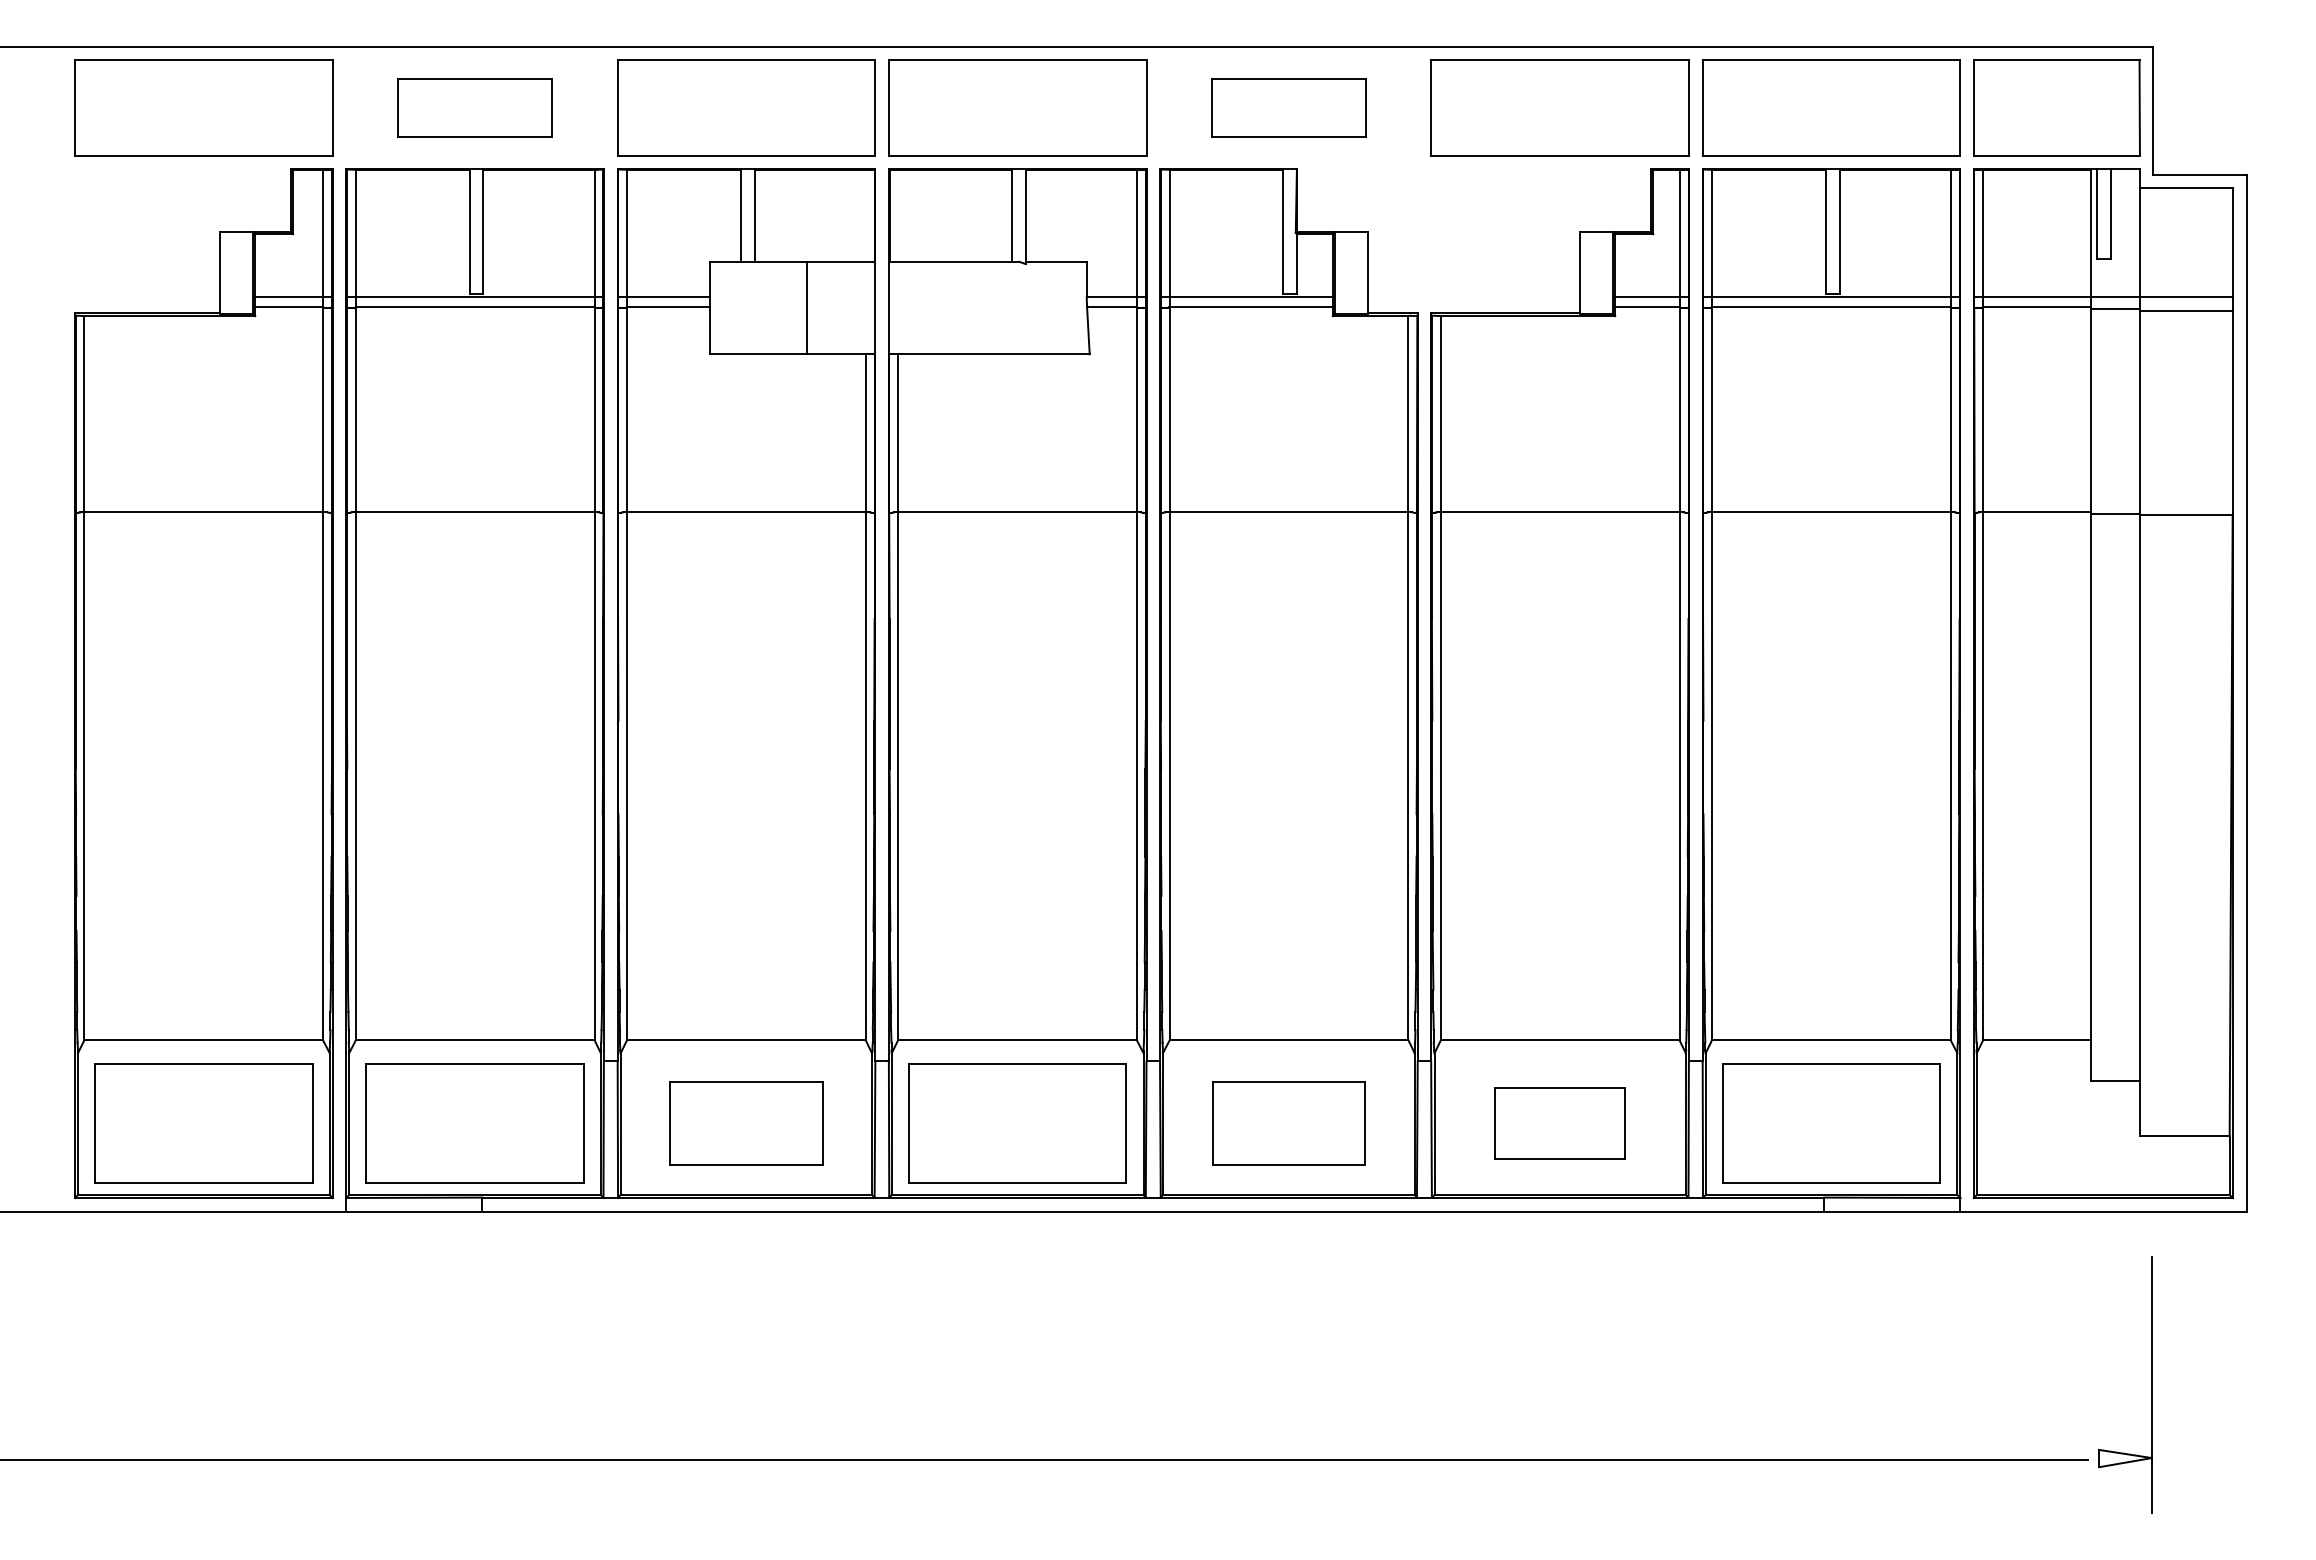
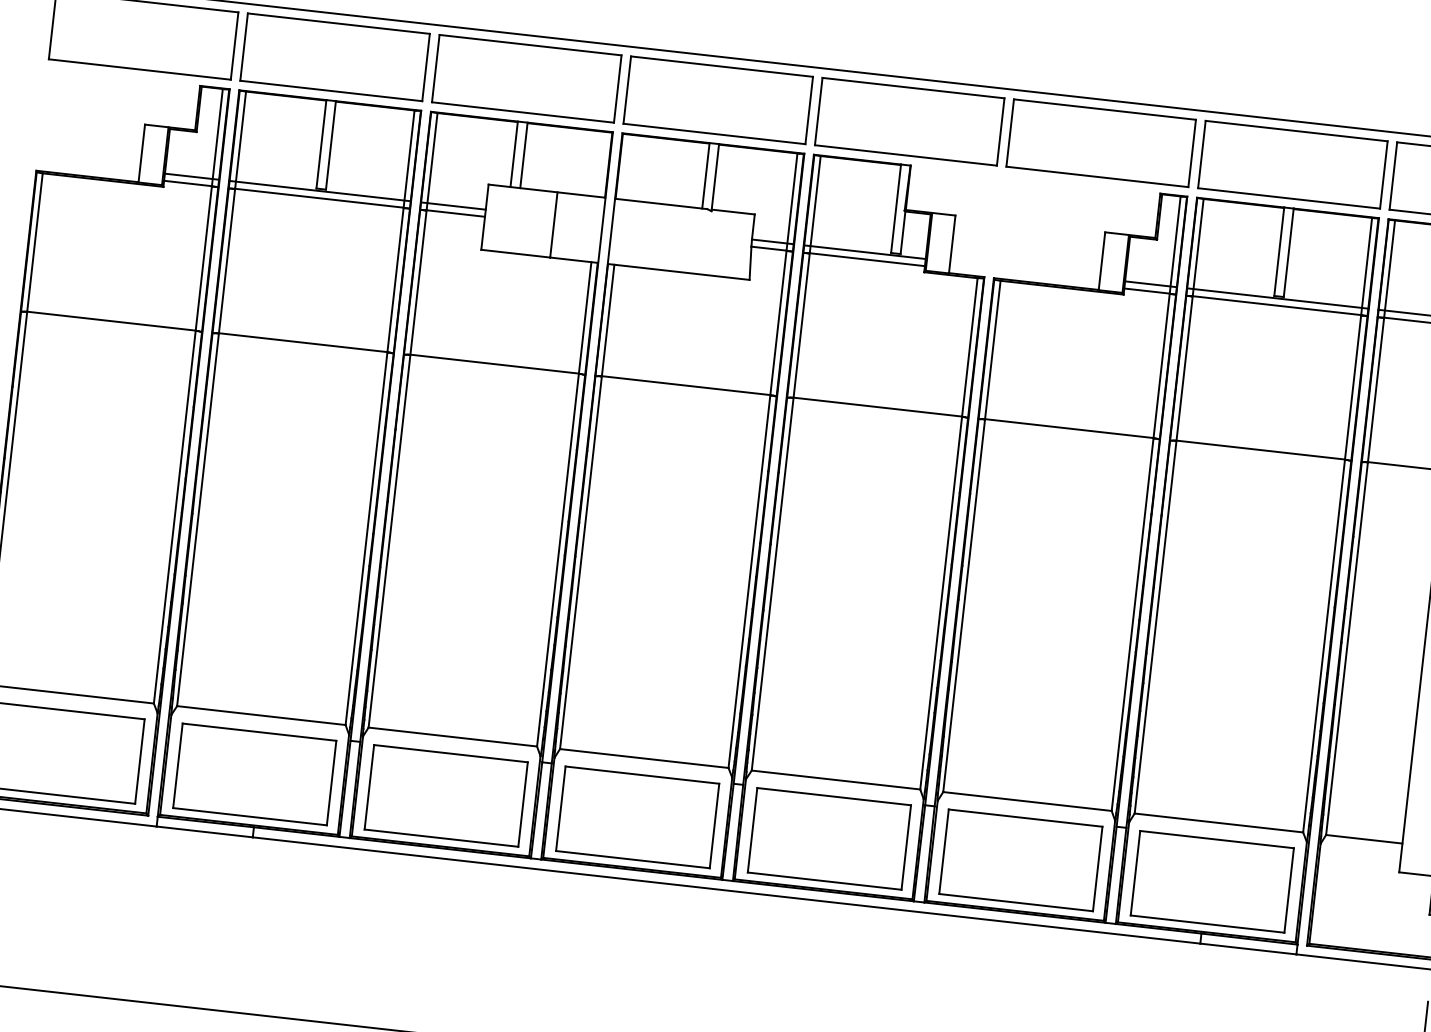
part: (474, 107) -> (334, 56), size x1.67
part: (1288, 107) -> (909, 121), size x1.67
part: (746, 1123) -> (446, 795), size x1.43
part: (1288, 1123) -> (829, 838), size x1.43
part: (1559, 1123) -> (1020, 860), size x1.67

